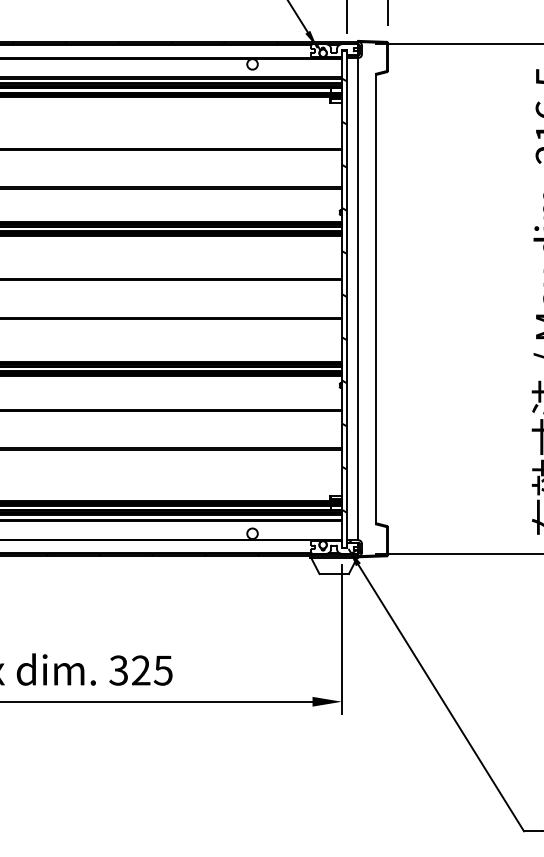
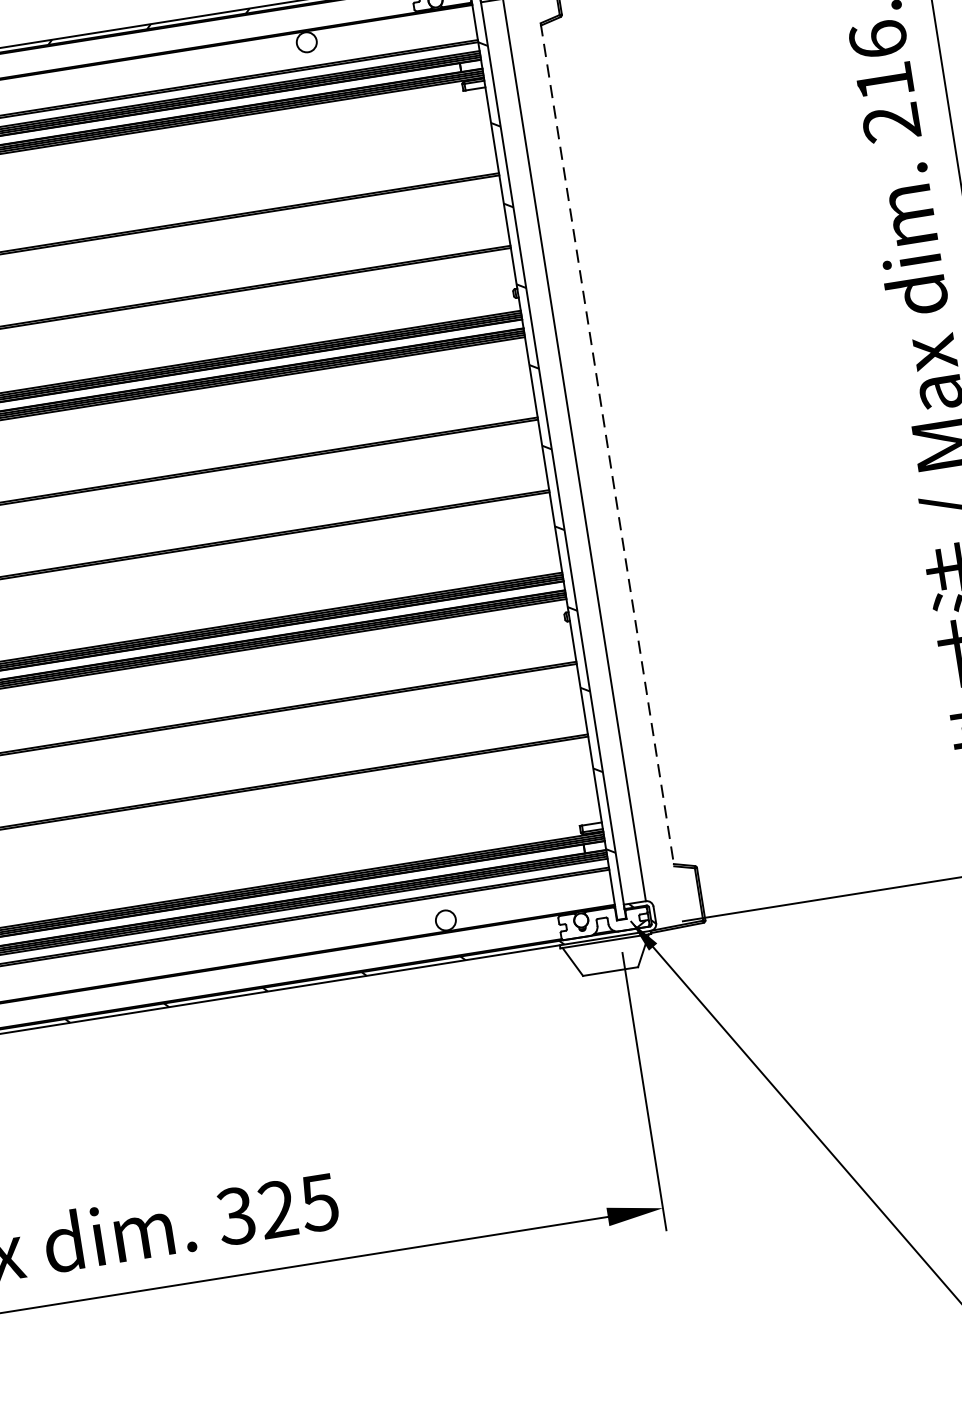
line: (376, 299) -> (608, 445), solid -> dashed

